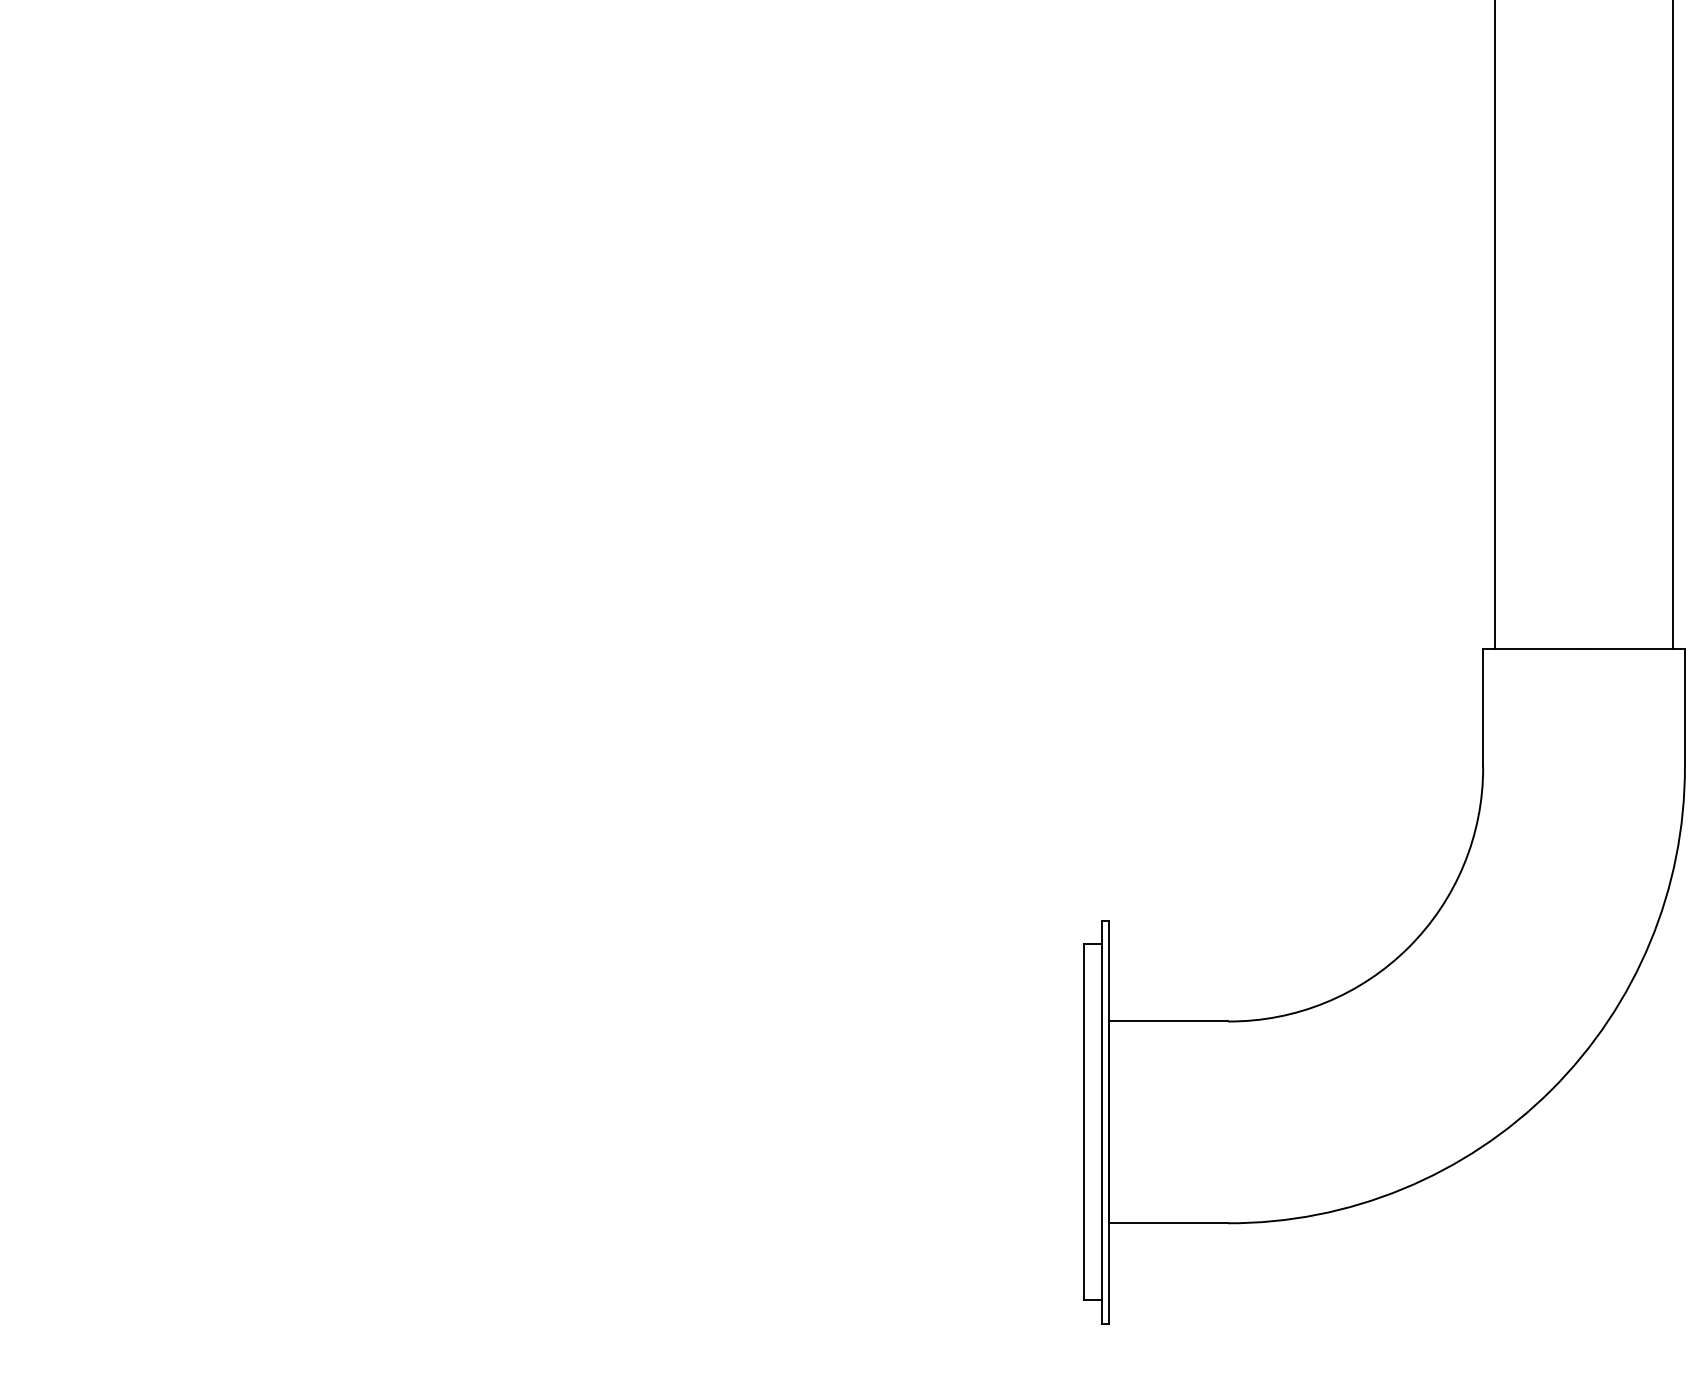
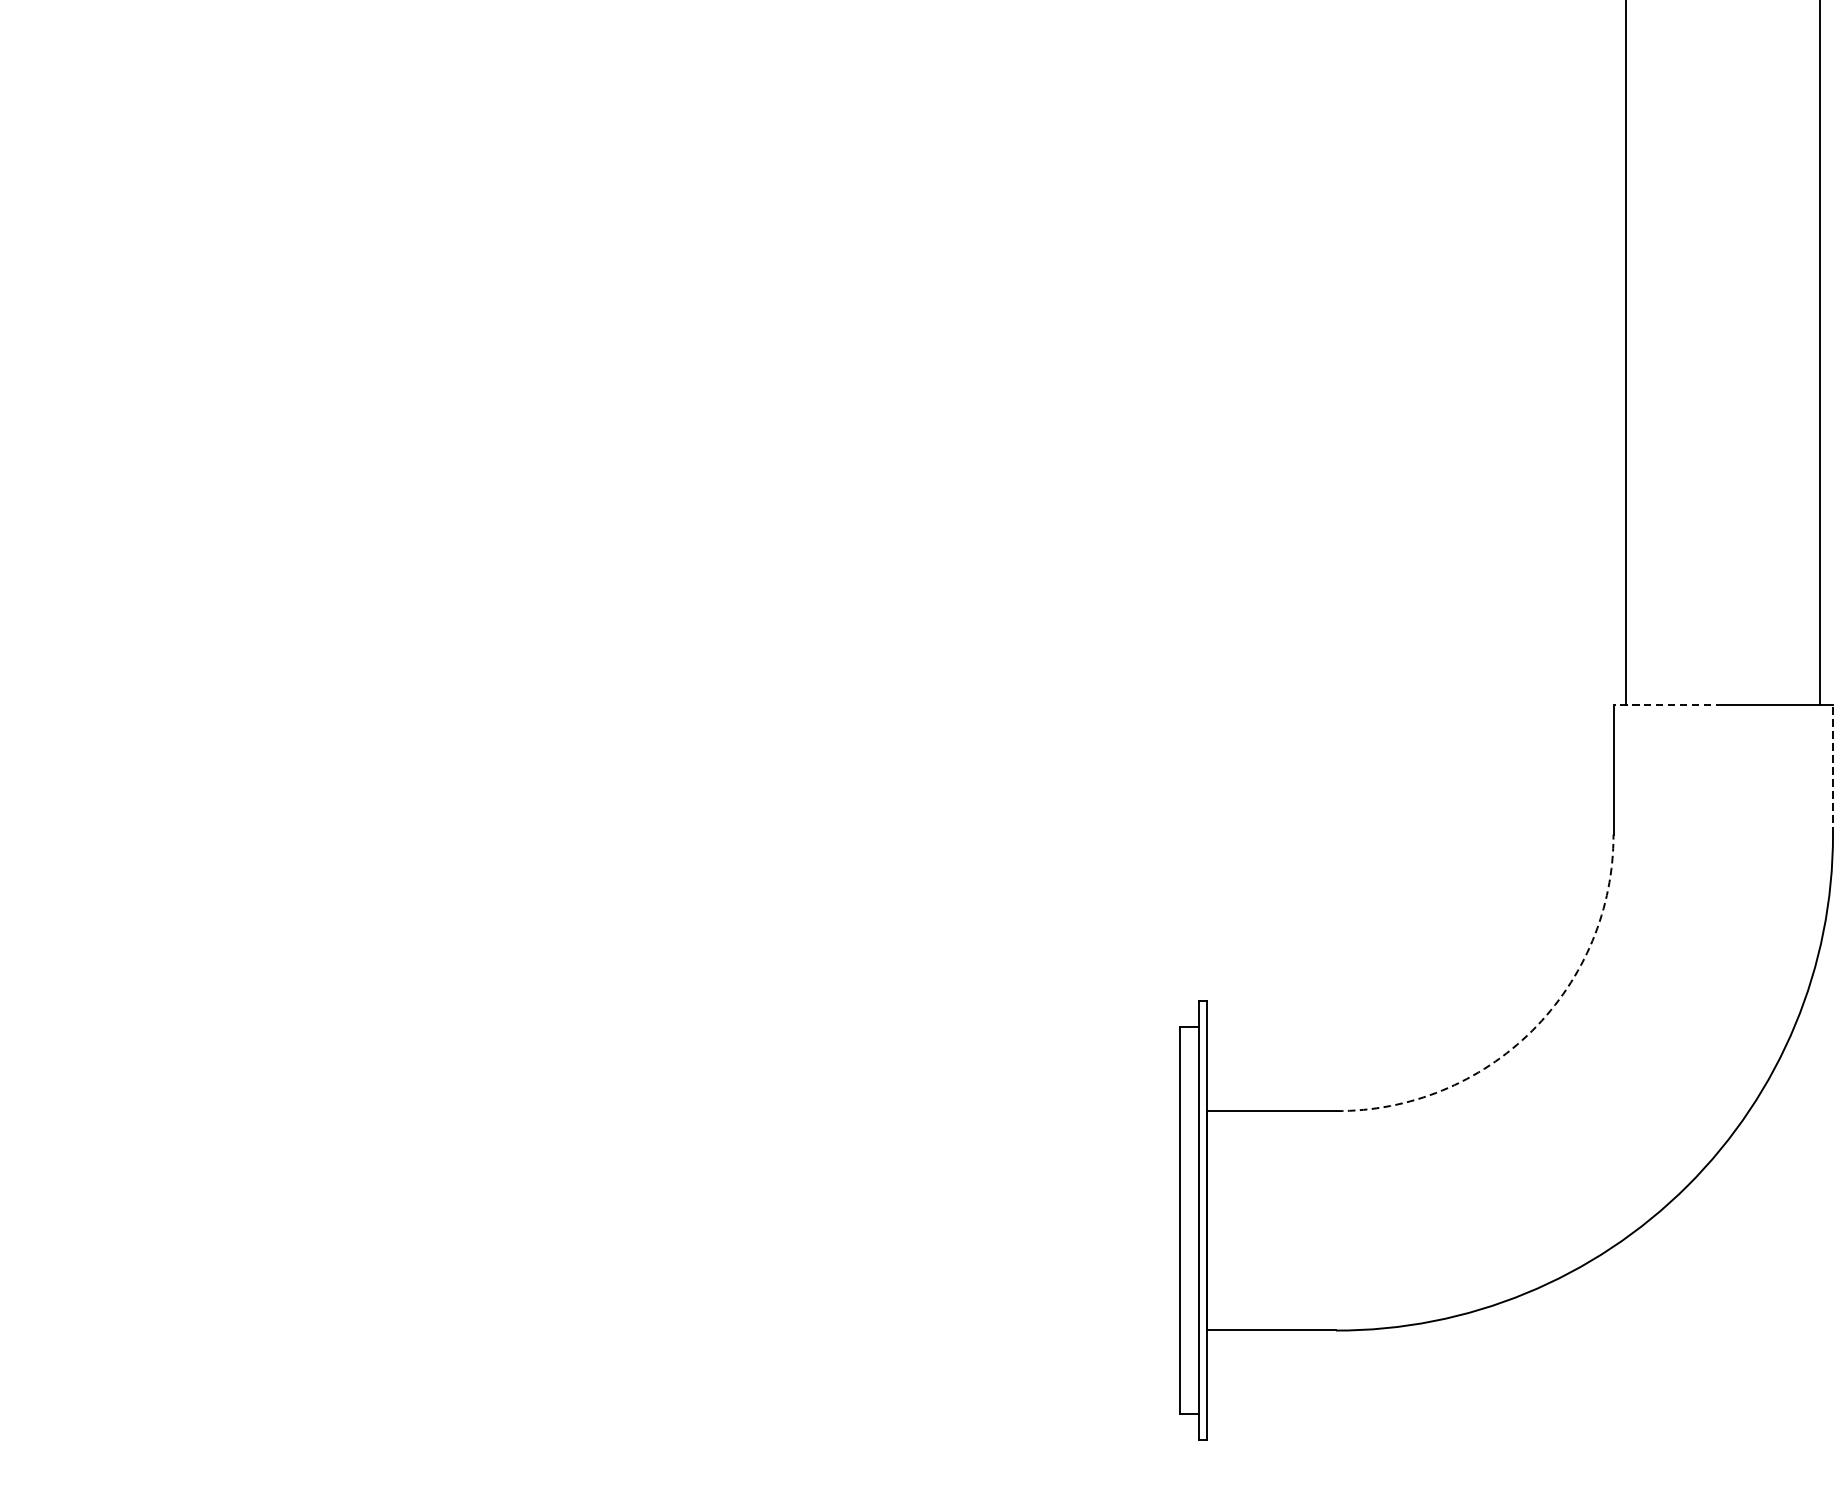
line: (1533, 648) -> (1668, 705), solid -> dashed
line: (1684, 707) -> (1832, 769), solid -> dashed
arc: (1408, 947) -> (1532, 1030), solid -> dashed

